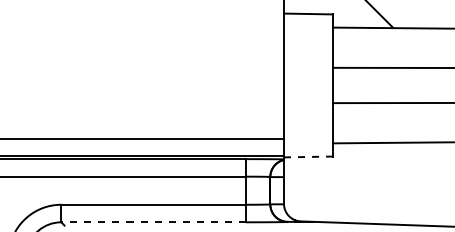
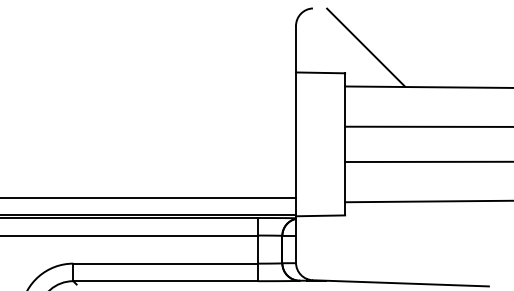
line: (308, 156) -> (320, 215), dashed -> solid
line: (153, 222) -> (165, 281), dashed -> solid

